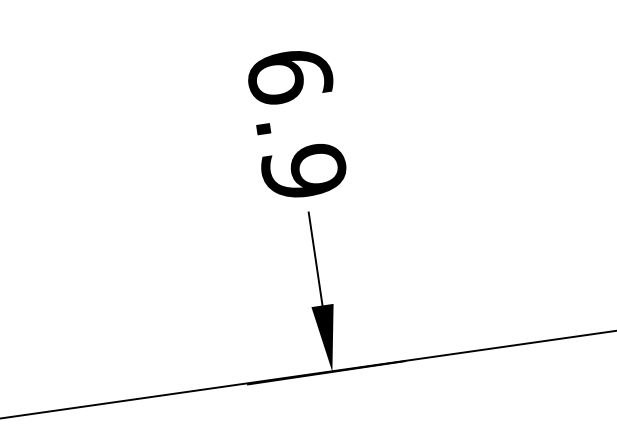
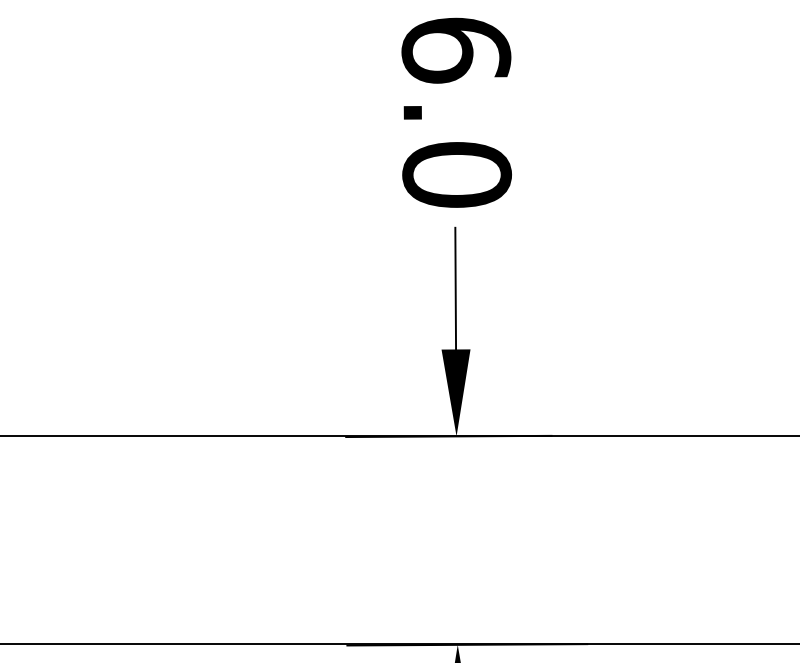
text: (303, 171) -> (456, 174), 6.9 -> 6.0

